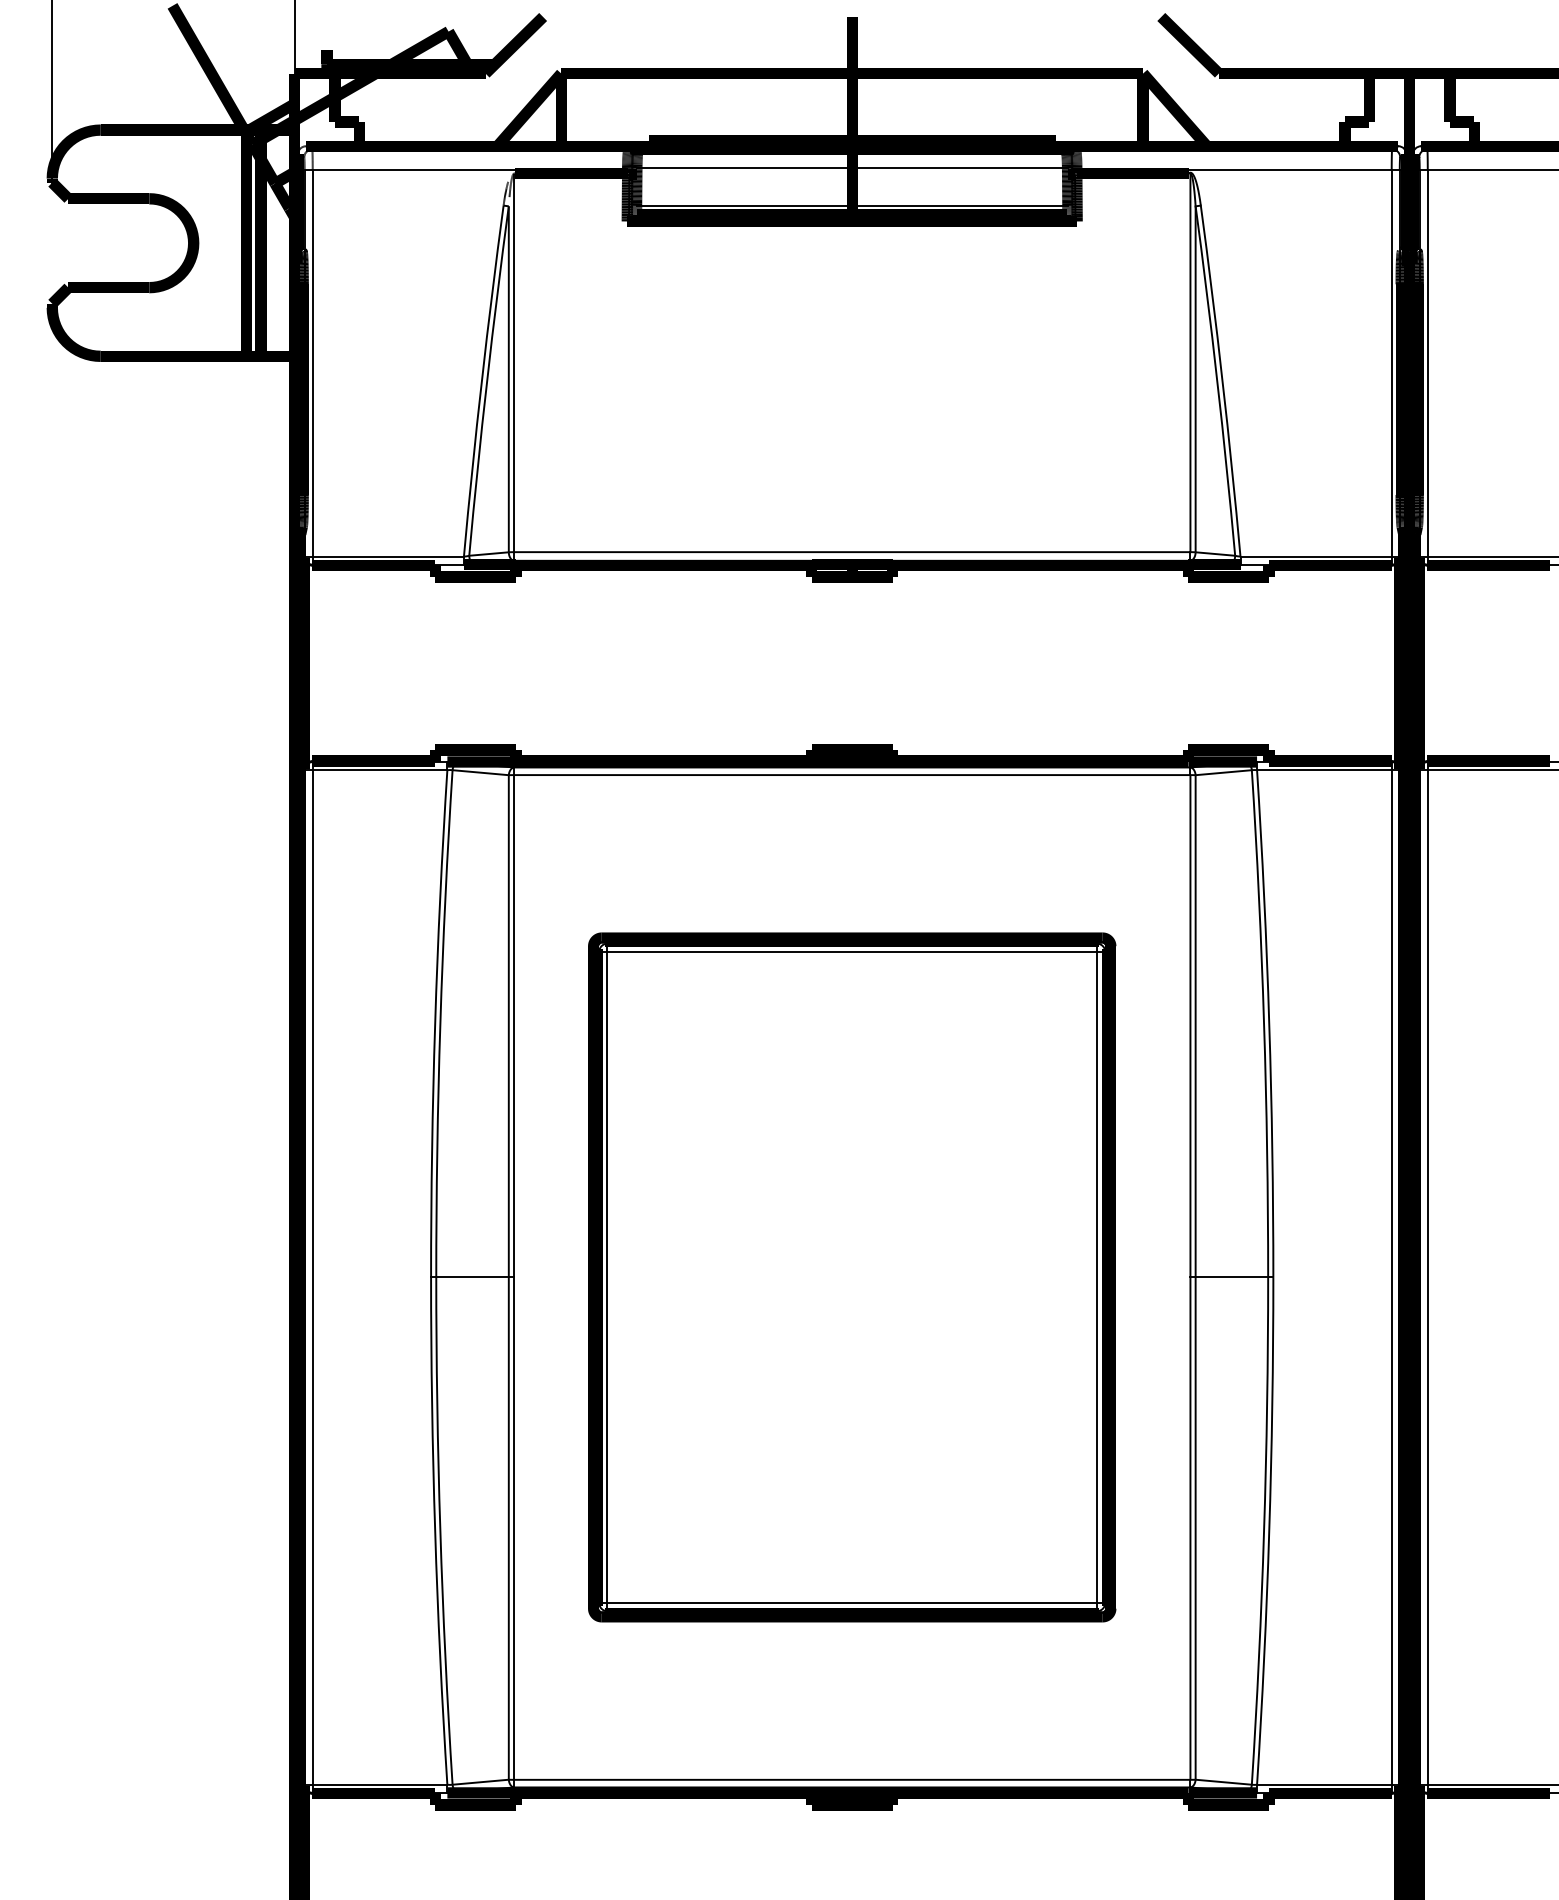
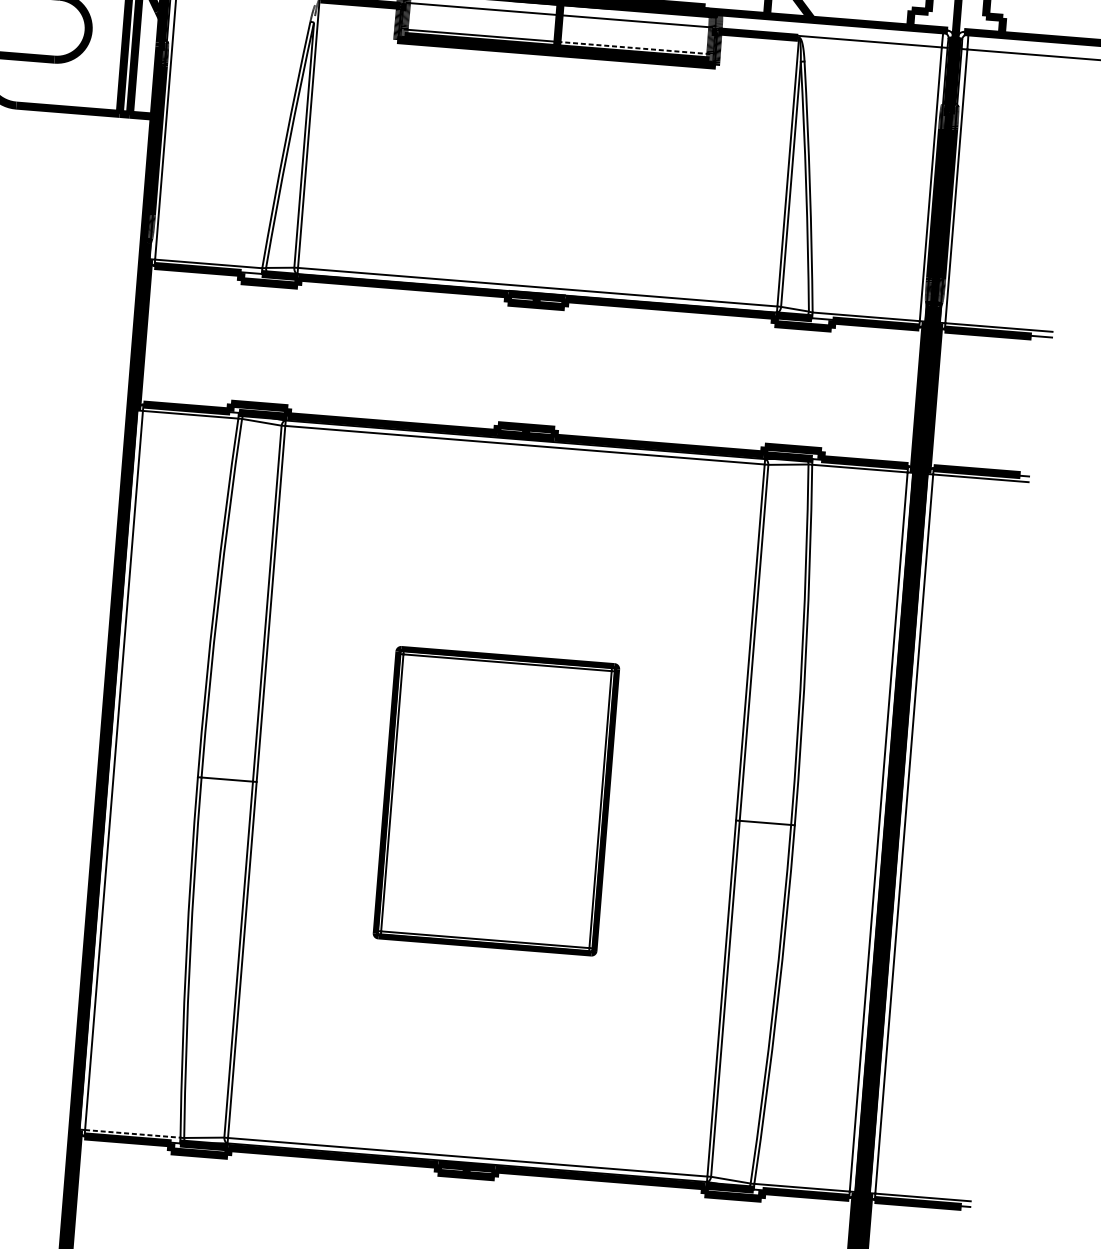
line: (960, 205) -> (634, 47), solid -> dashed
part: (852, 1277) -> (496, 801), size x0.6
line: (380, 1784) -> (133, 1133), solid -> dashed

